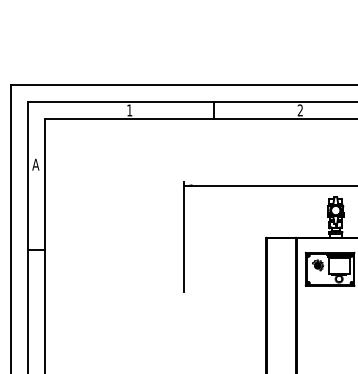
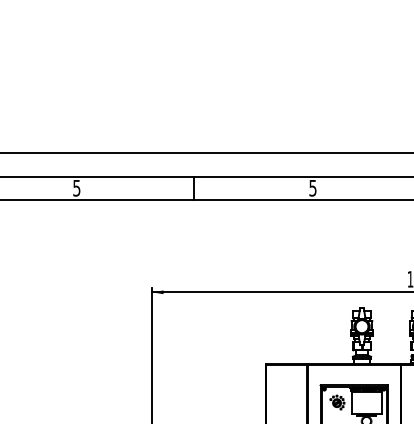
text: (129, 110) -> (76, 188), 1 -> 5
text: (299, 110) -> (311, 188), 2 -> 5

